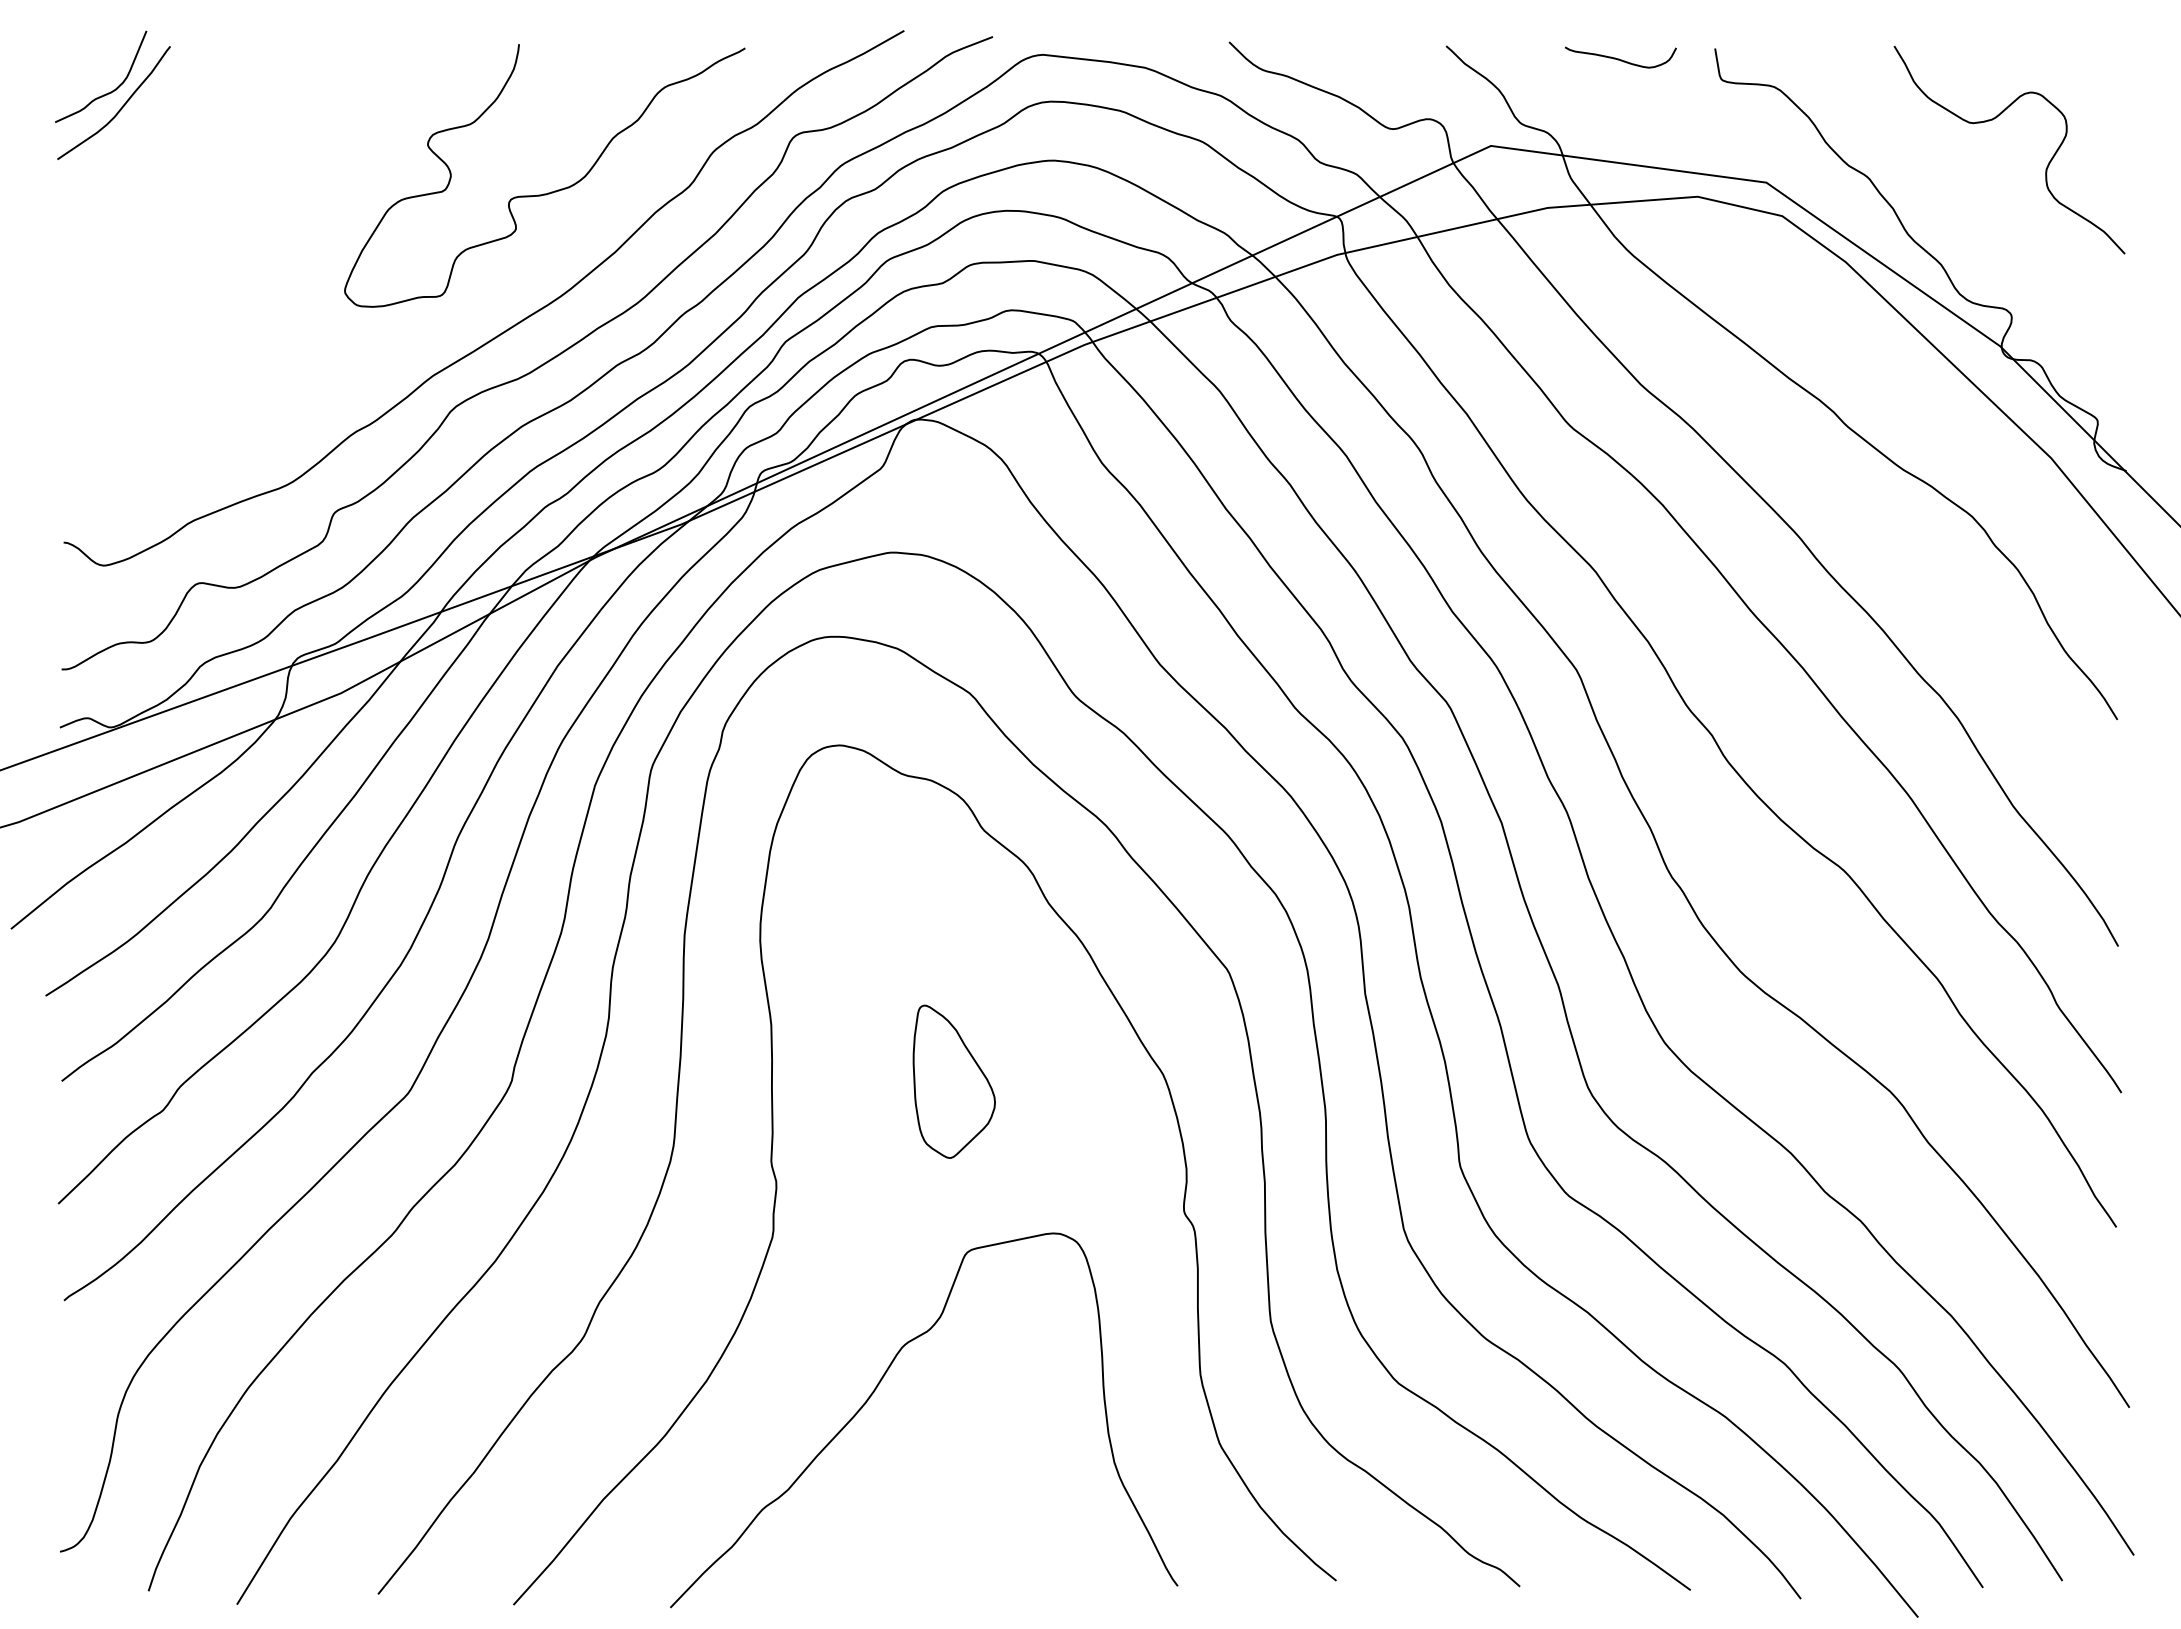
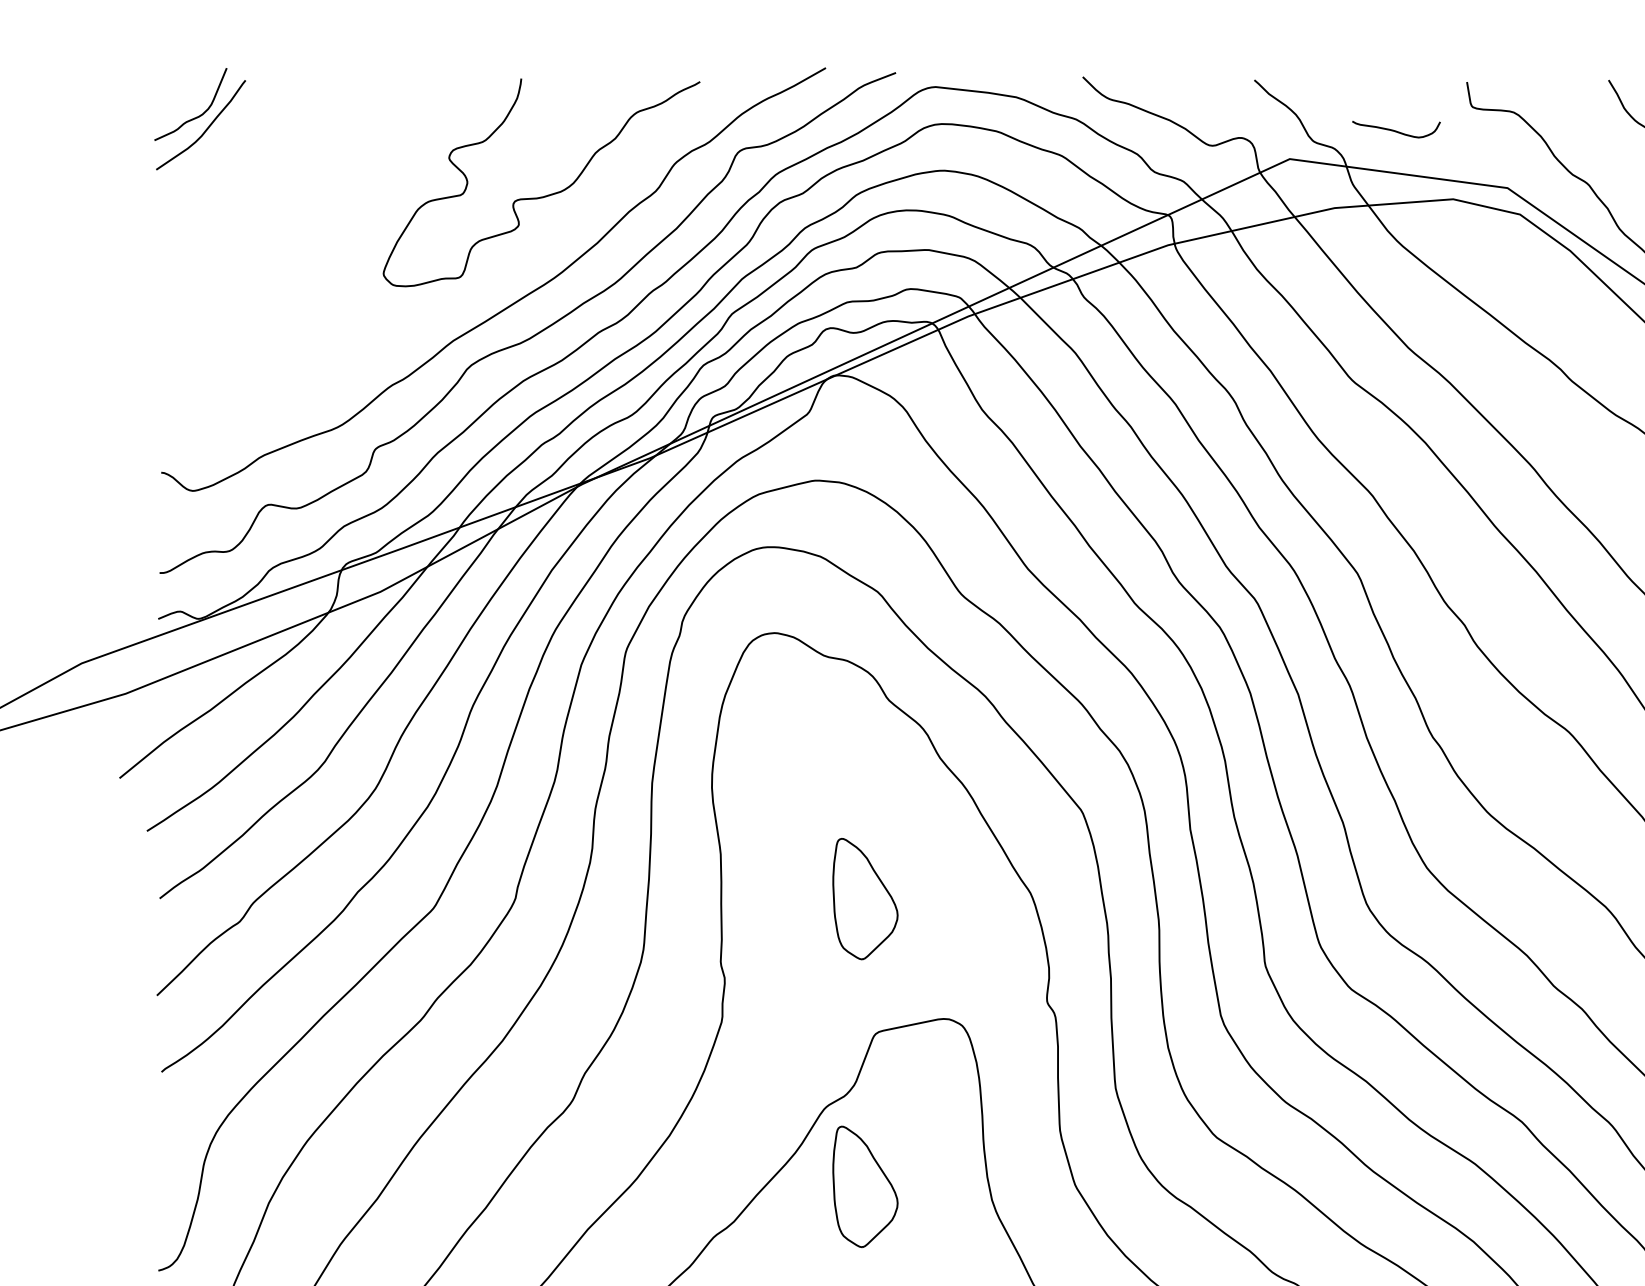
curve: (1619, 58) -> (1395, 130), moved
part: (953, 1445) -> (864, 1186), added

